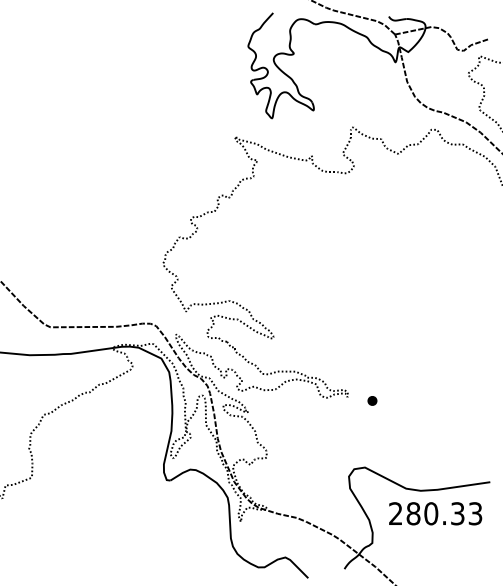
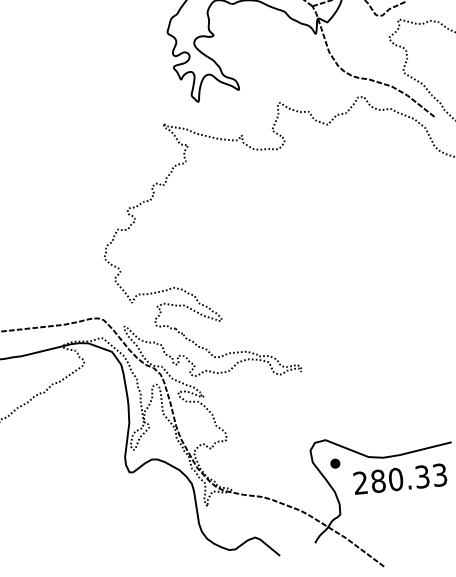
part: (372, 400) -> (335, 463), moved

